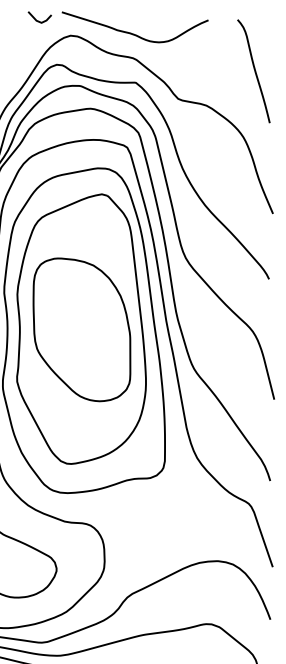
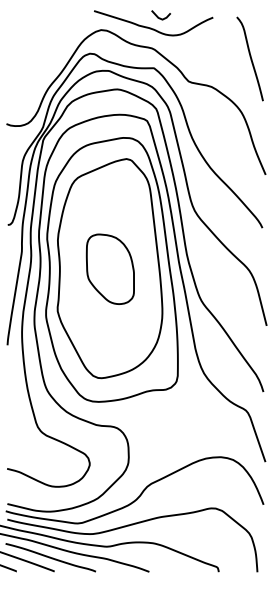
line: (39, 20) -> (160, 17), moved
part: (82, 330) -> (110, 269), size x0.6

